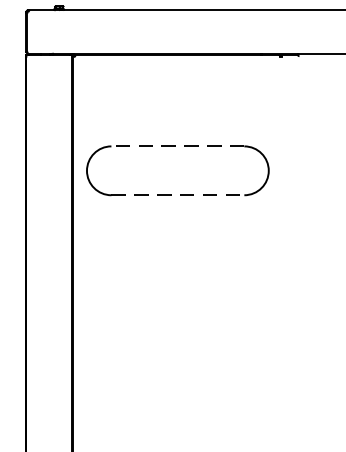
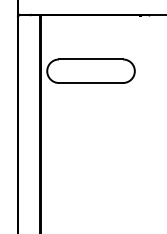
line: (176, 146) -> (90, 59), dashed -> solid
line: (178, 196) -> (91, 83), dashed -> solid

